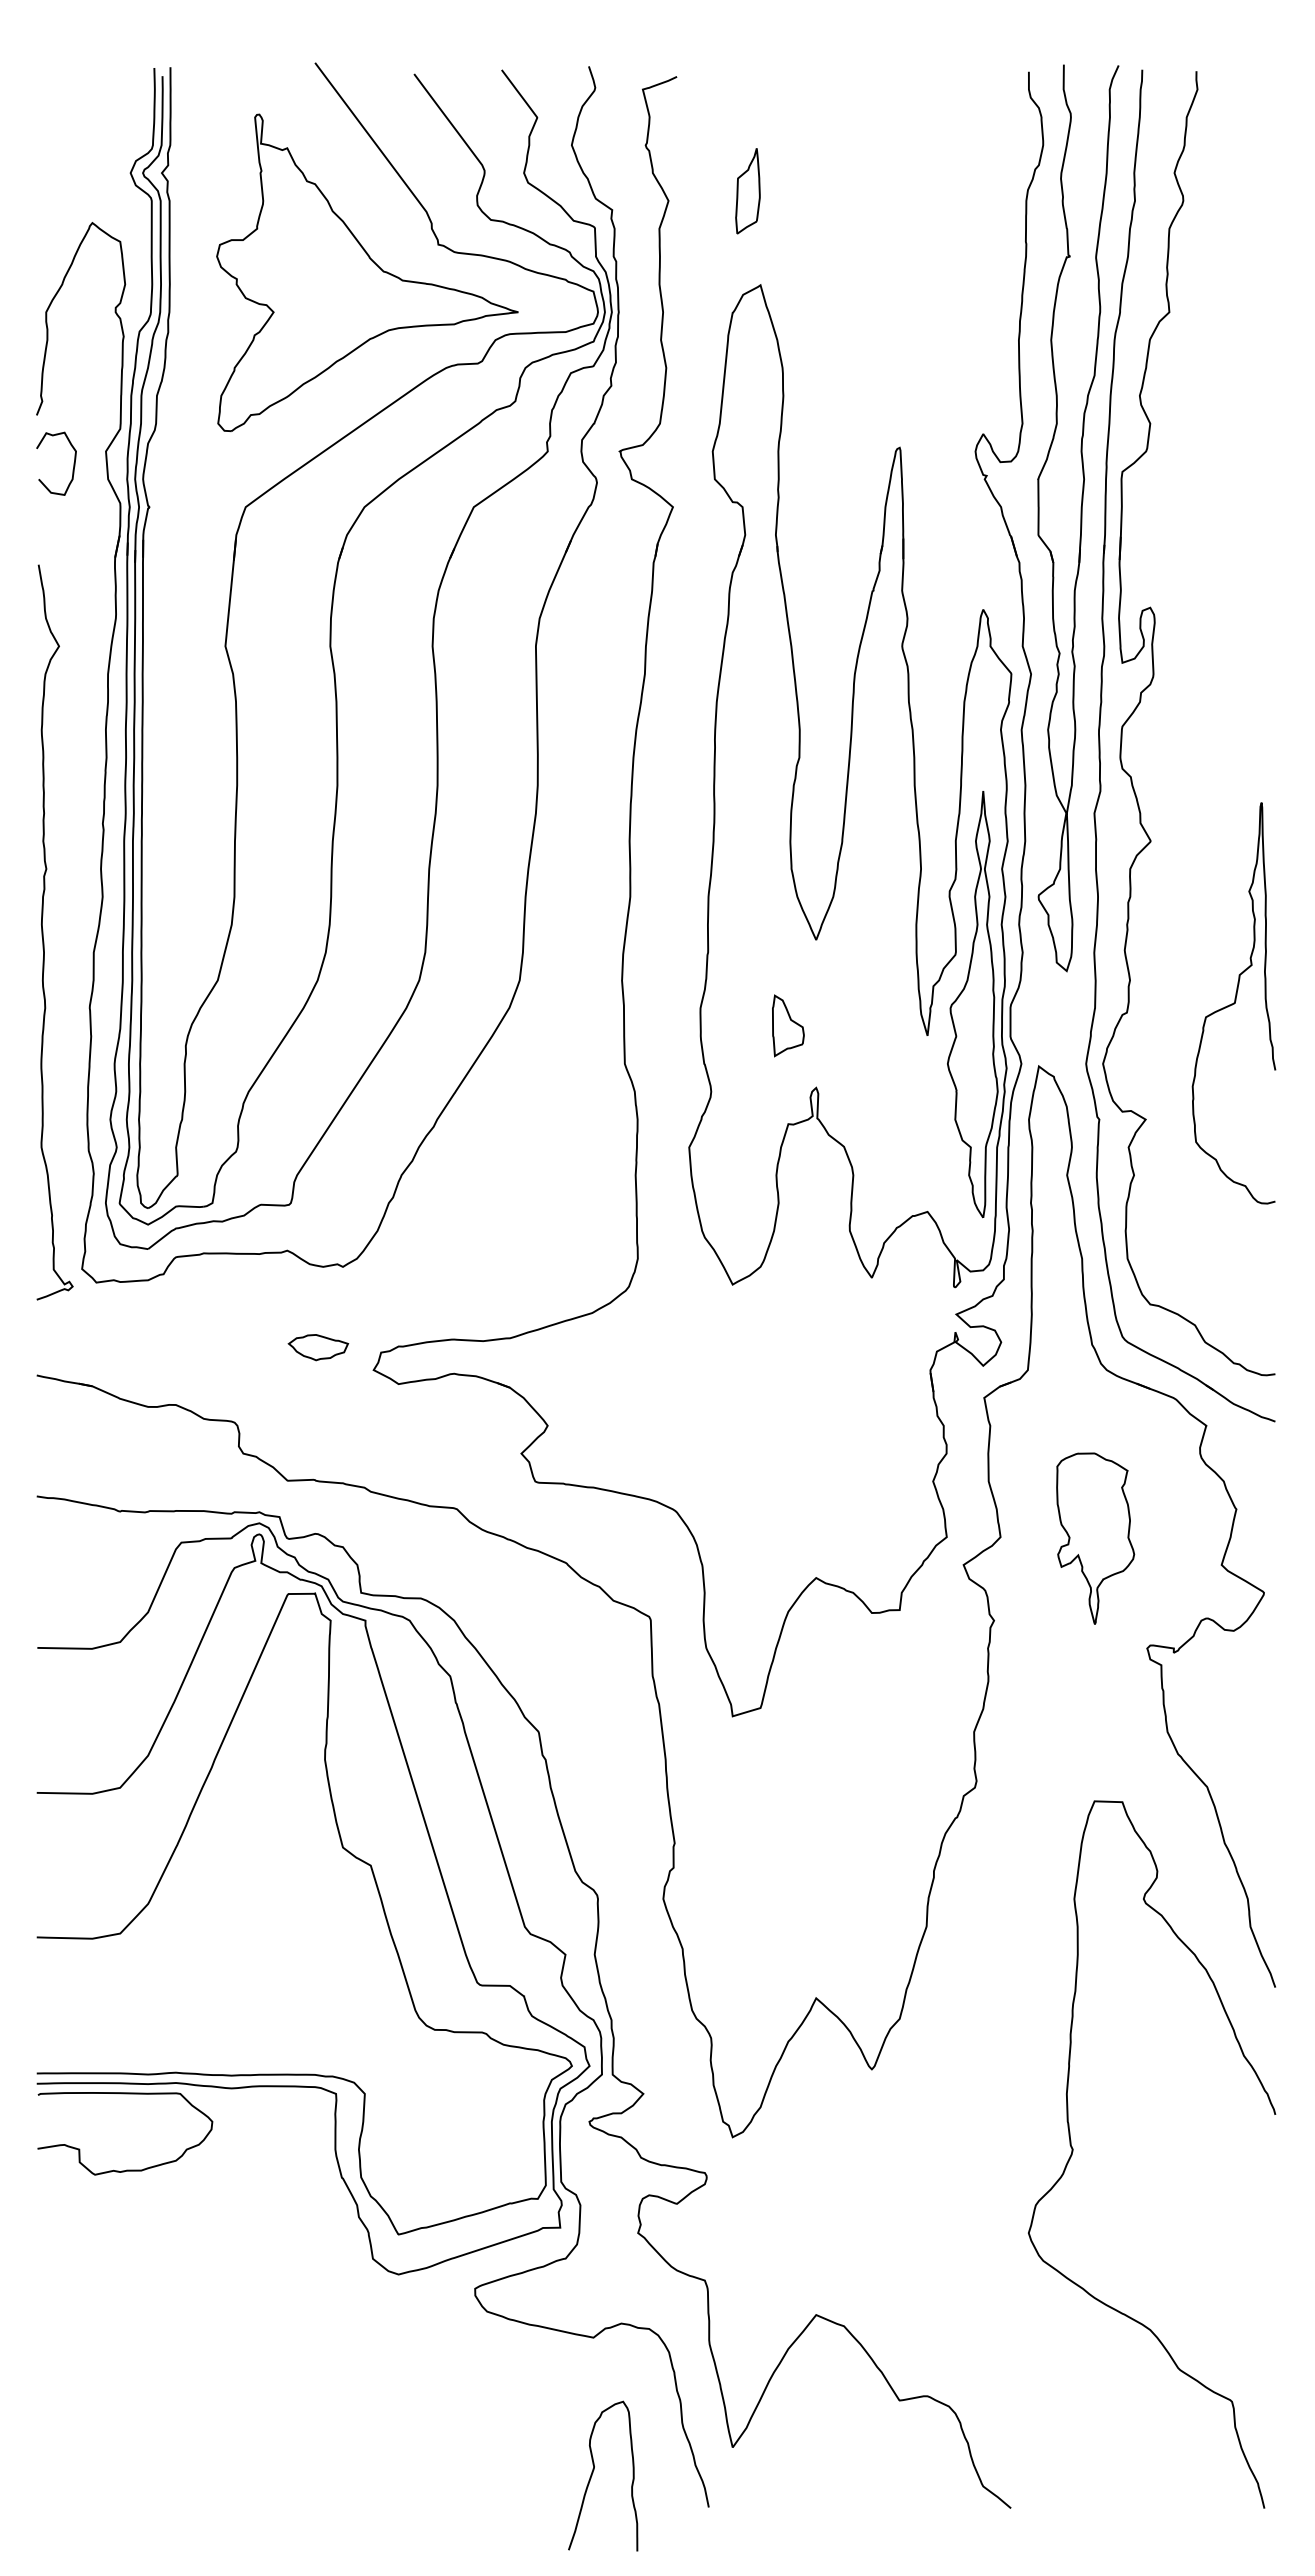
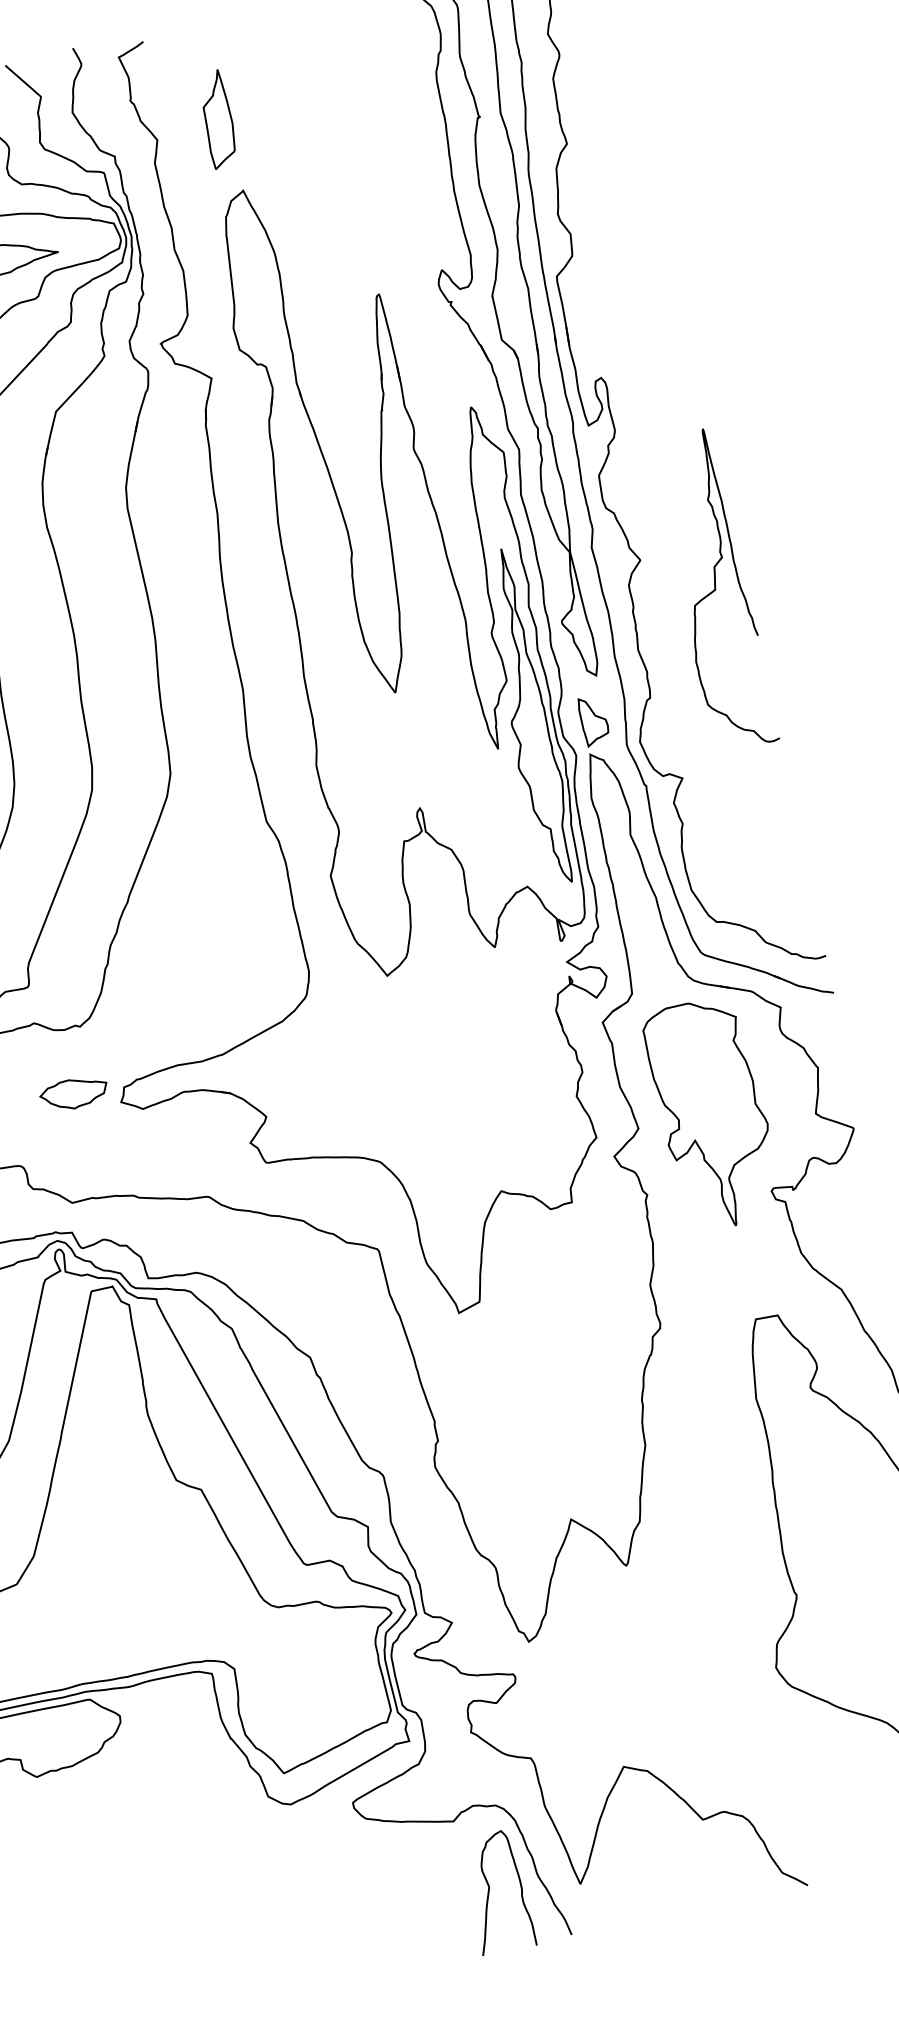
part: (747, 190) -> (217, 118), size x1.43
curve: (1233, 1003) -> (714, 590), moved
part: (788, 1025) -> (594, 720), moved
part: (318, 1347) -> (74, 1093), size x1.43
part: (1095, 1538) -> (712, 1113), size x1.67
curve: (593, 2473) -> (489, 1892), moved

